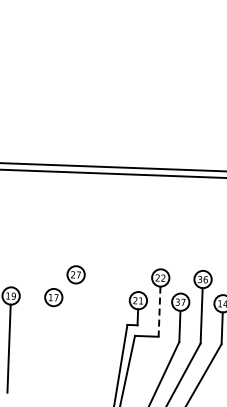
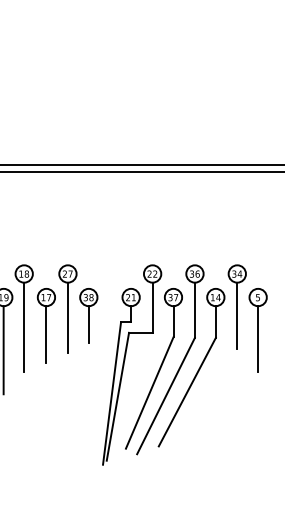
line: (159, 312) -> (152, 308), dashed -> solid
part: (30, 317) -> (23, 318), added
part: (95, 317) -> (88, 315), added
line: (74, 318) -> (67, 317), added
line: (52, 334) -> (46, 334), added

